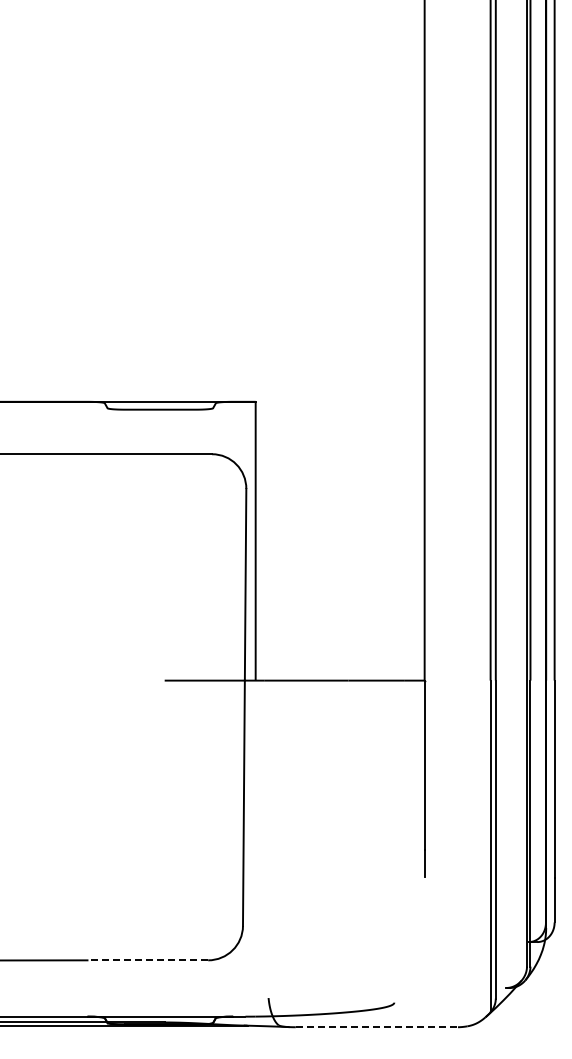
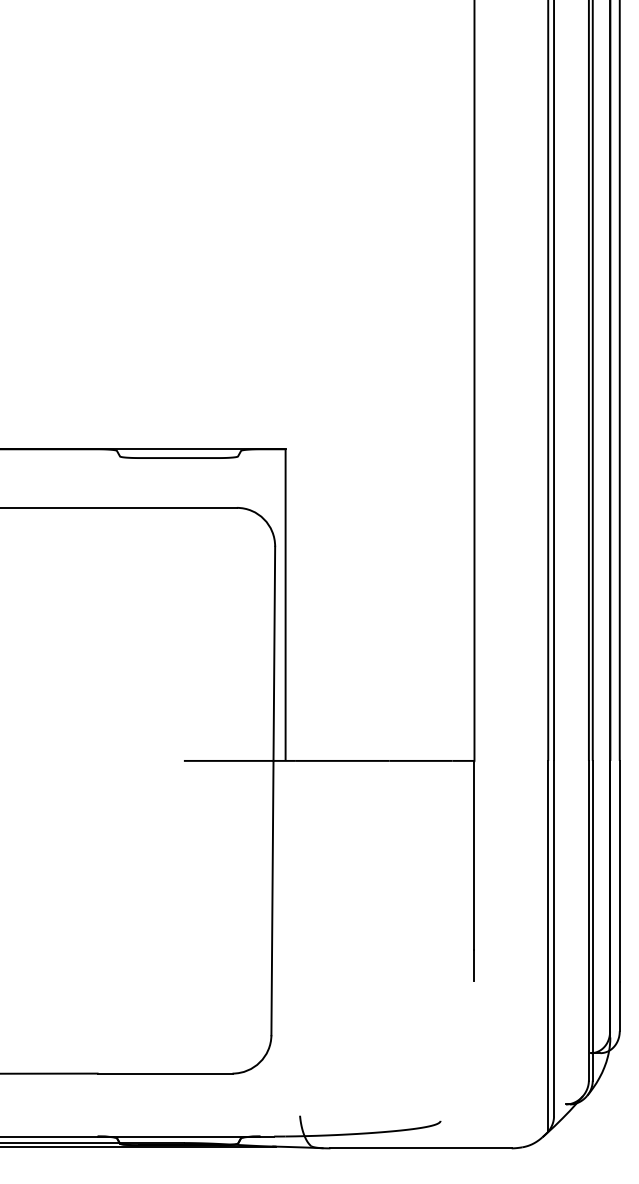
line: (147, 960) -> (164, 1073), dashed -> solid
line: (377, 1027) -> (421, 1148), dashed -> solid

